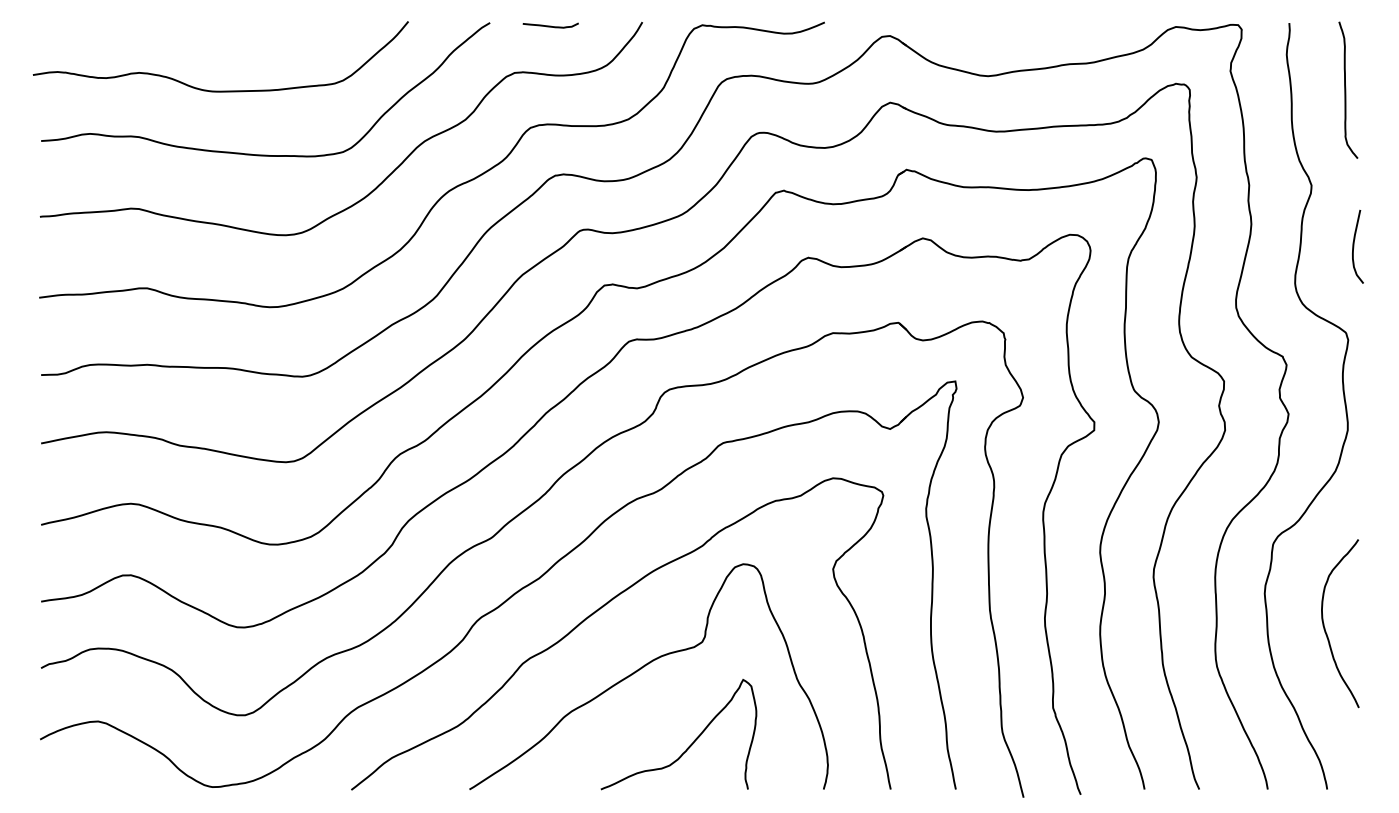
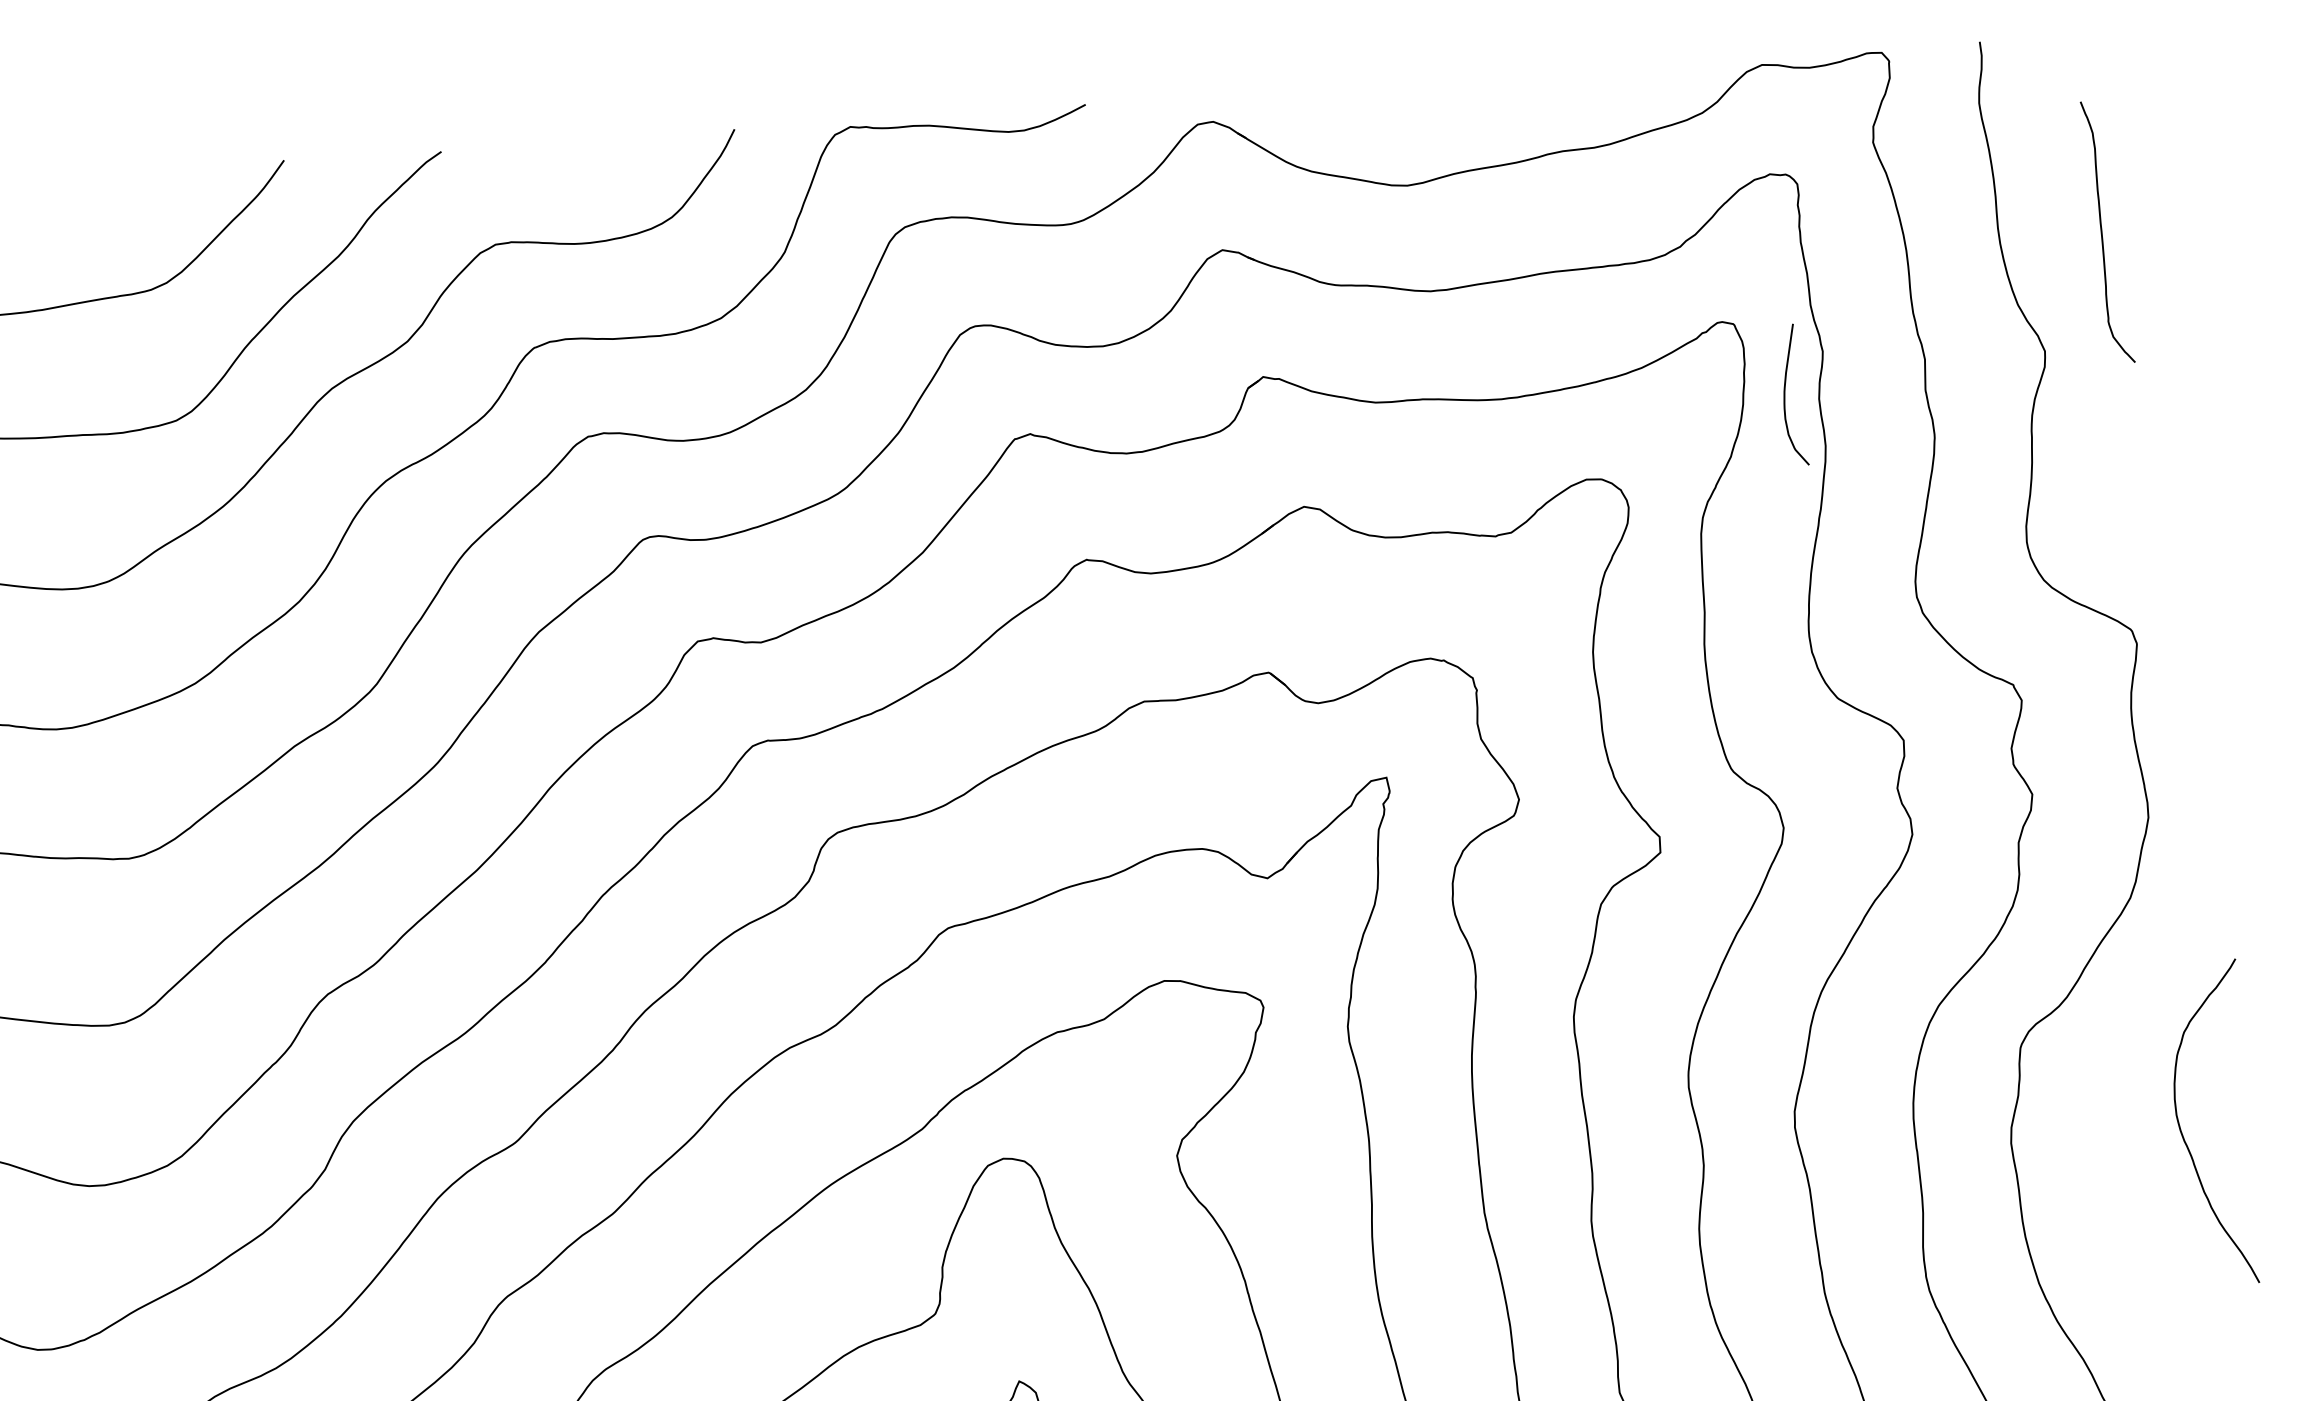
curve: (550, 25) -> (558, 148), removed
curve: (1346, 89) -> (2103, 231), moved
curve: (1354, 246) -> (1786, 395), moved
curve: (1325, 627) -> (2184, 1132), moved

